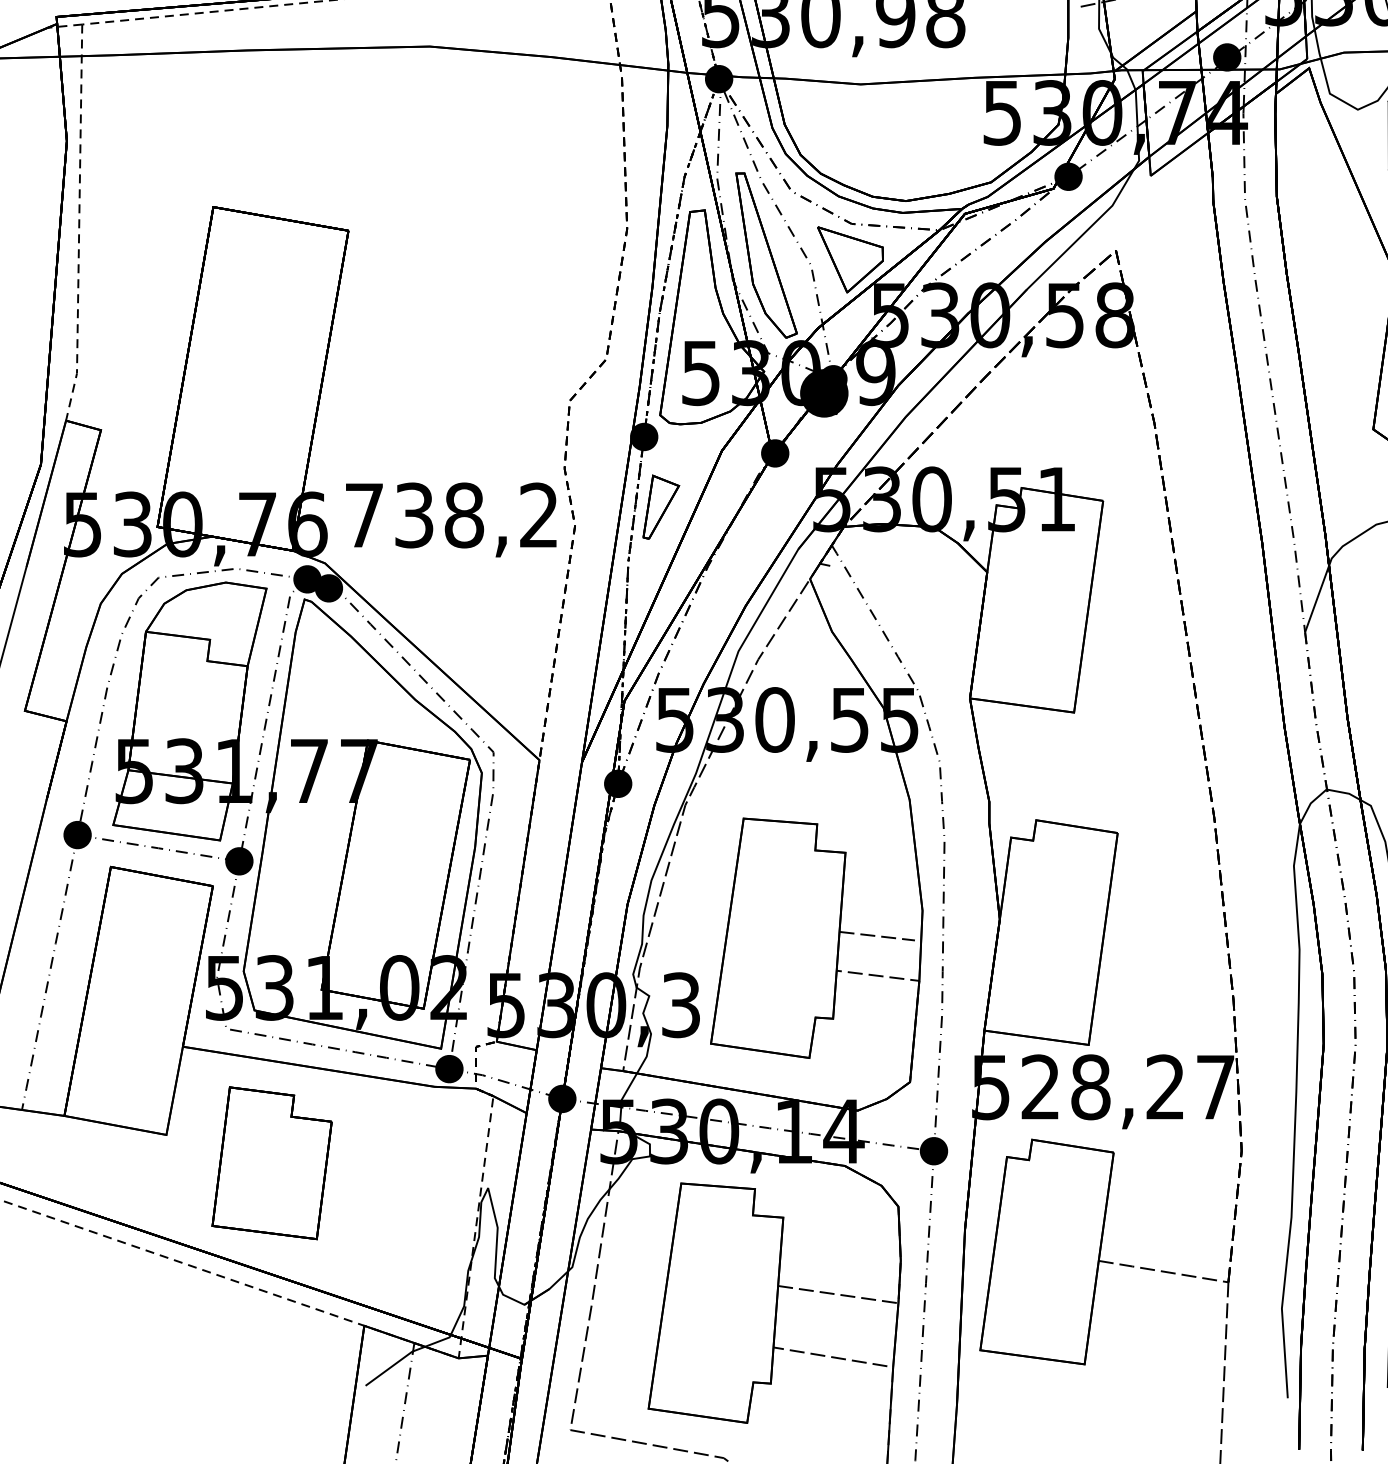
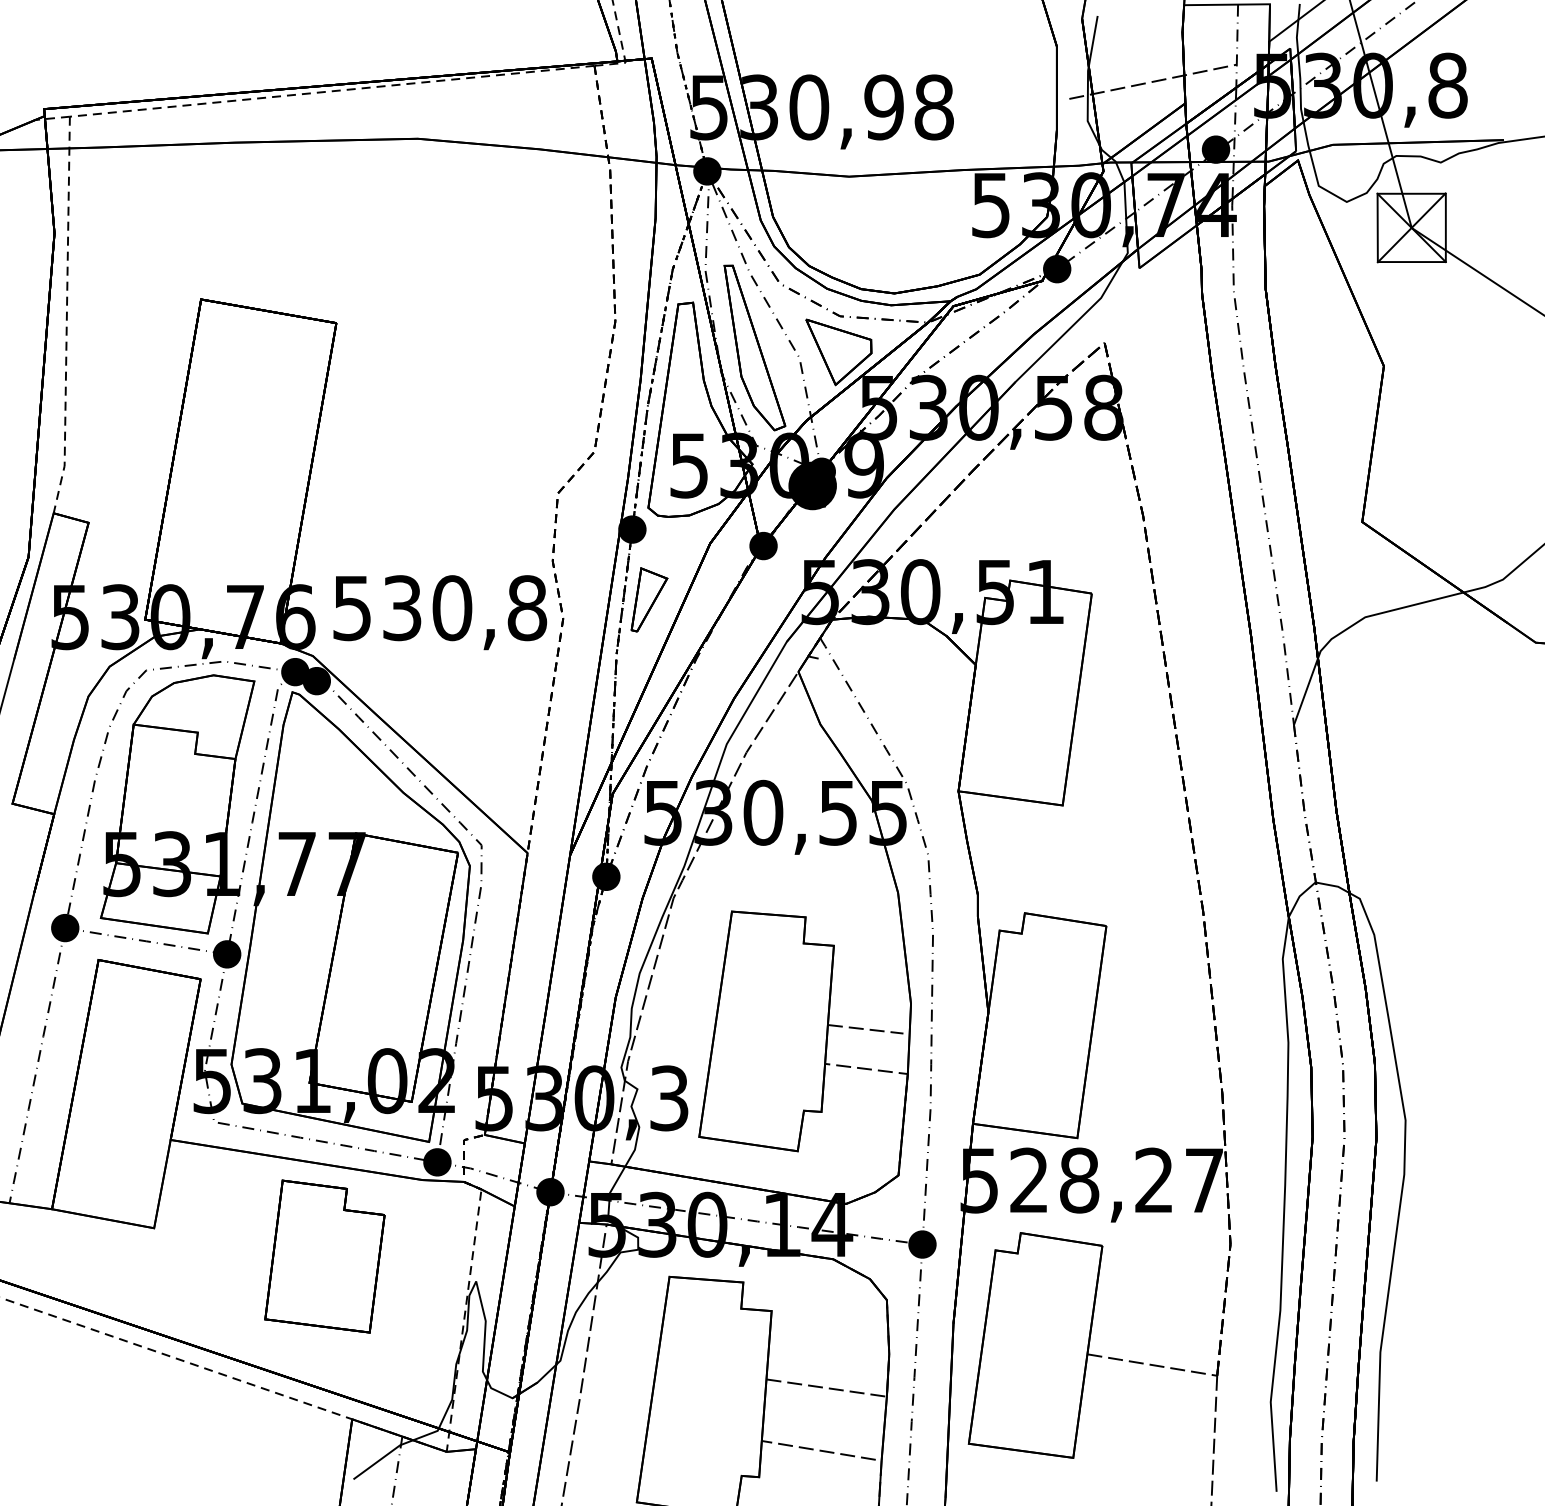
text: (452, 515) -> (440, 608), 738,2 -> 530,8
part: (271, 1163) -> (324, 1256), moved

